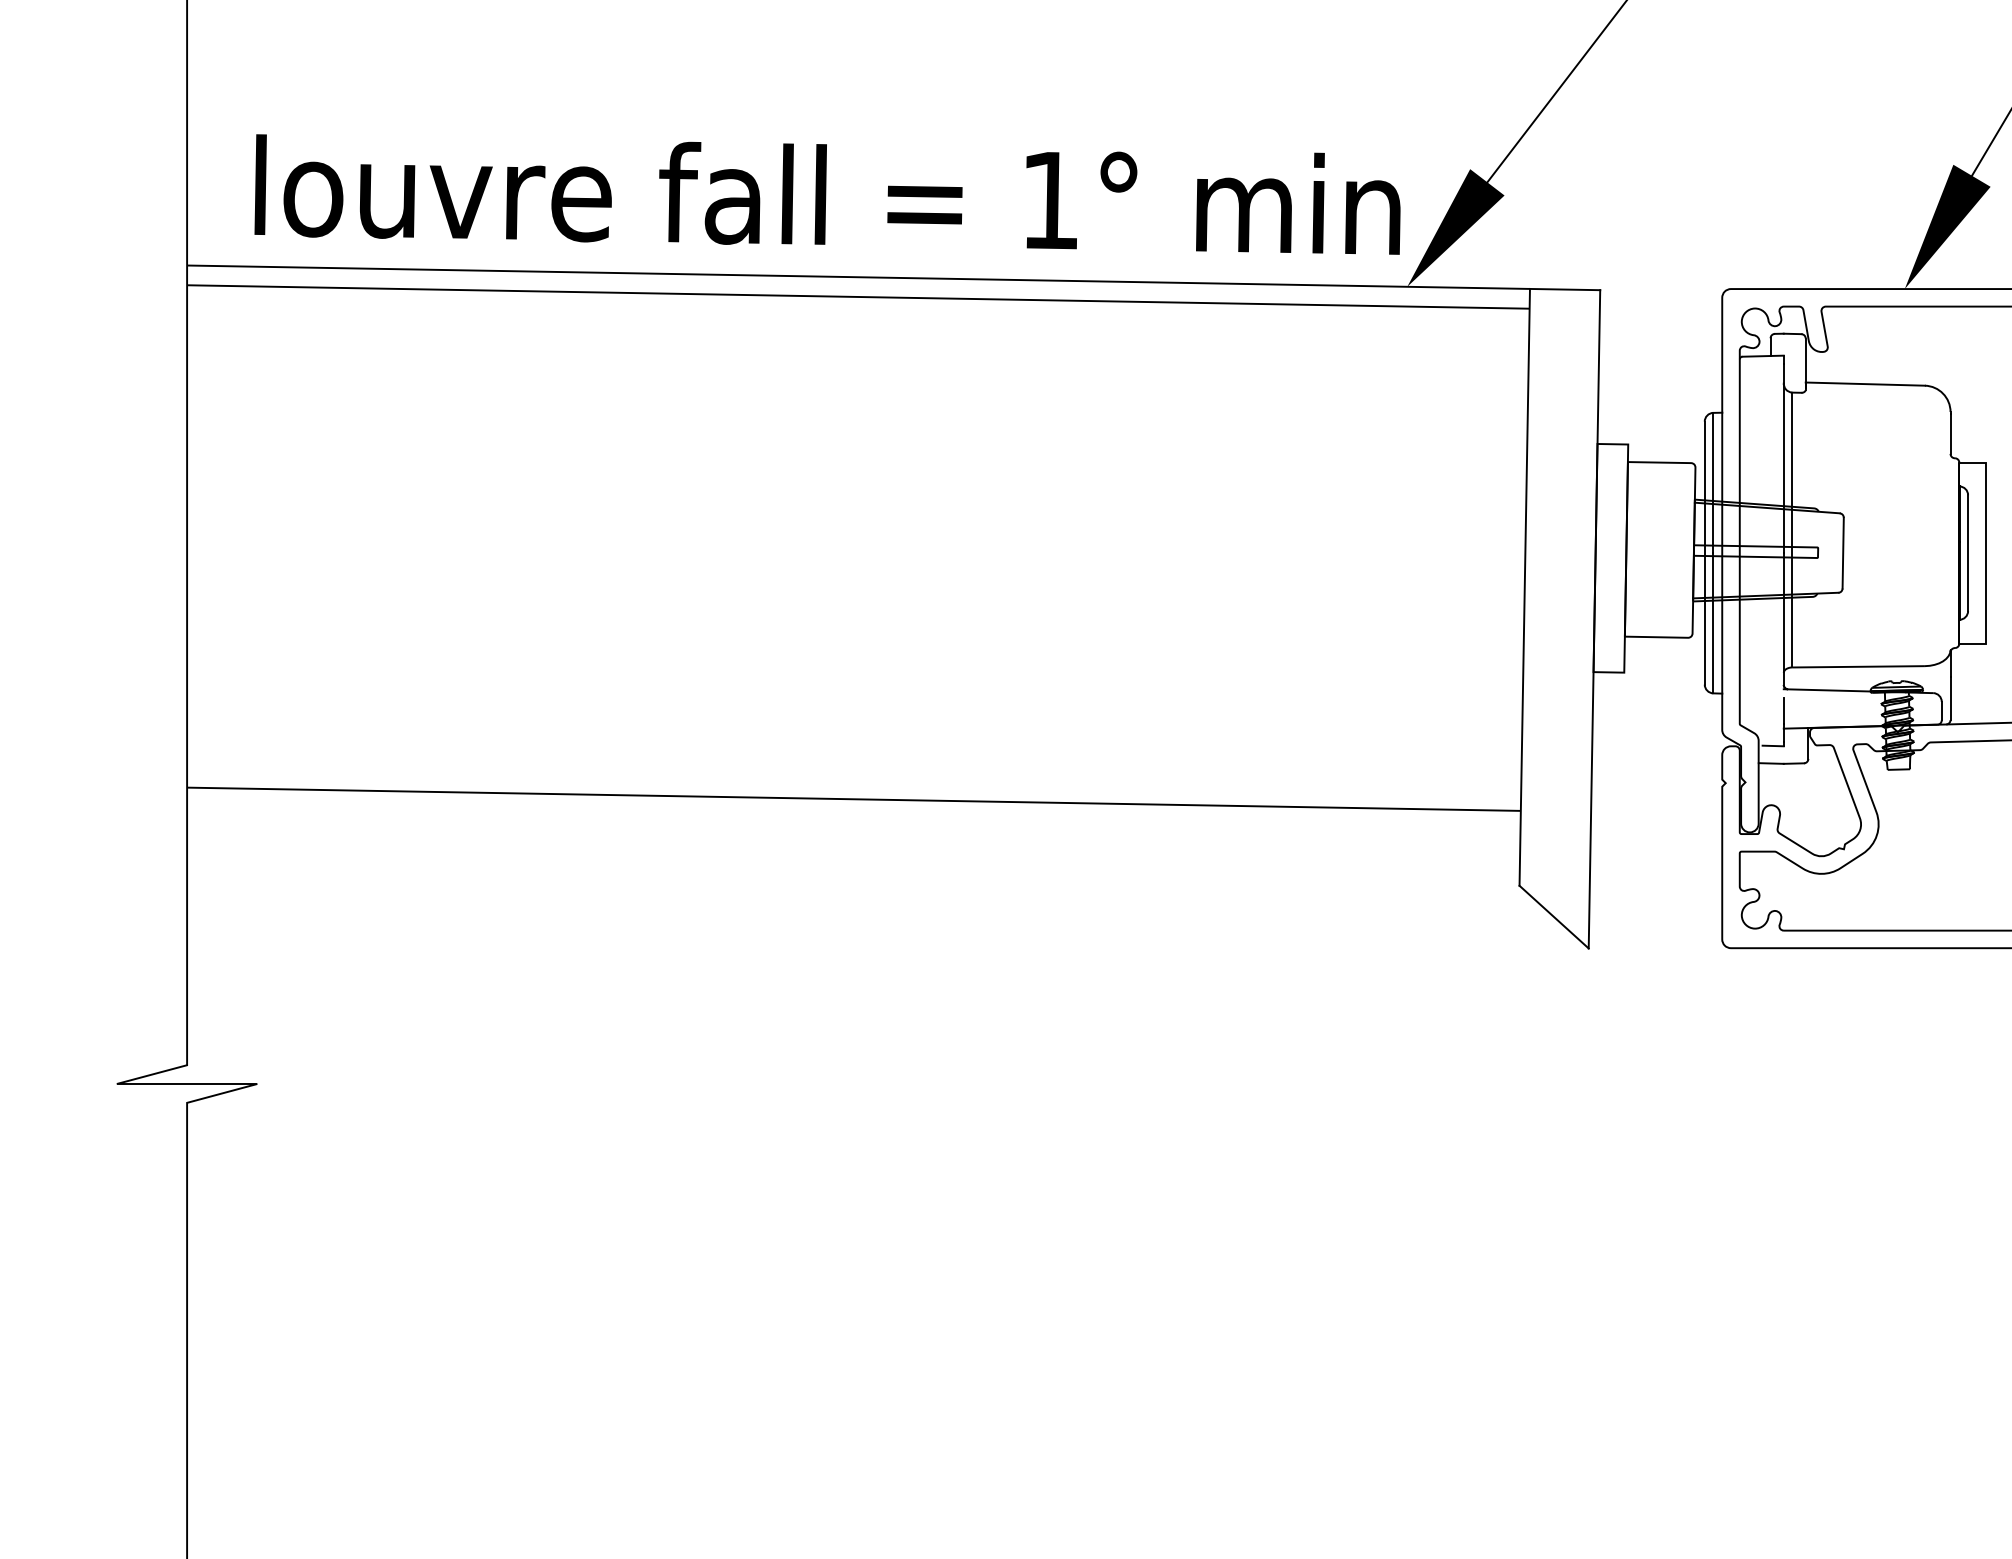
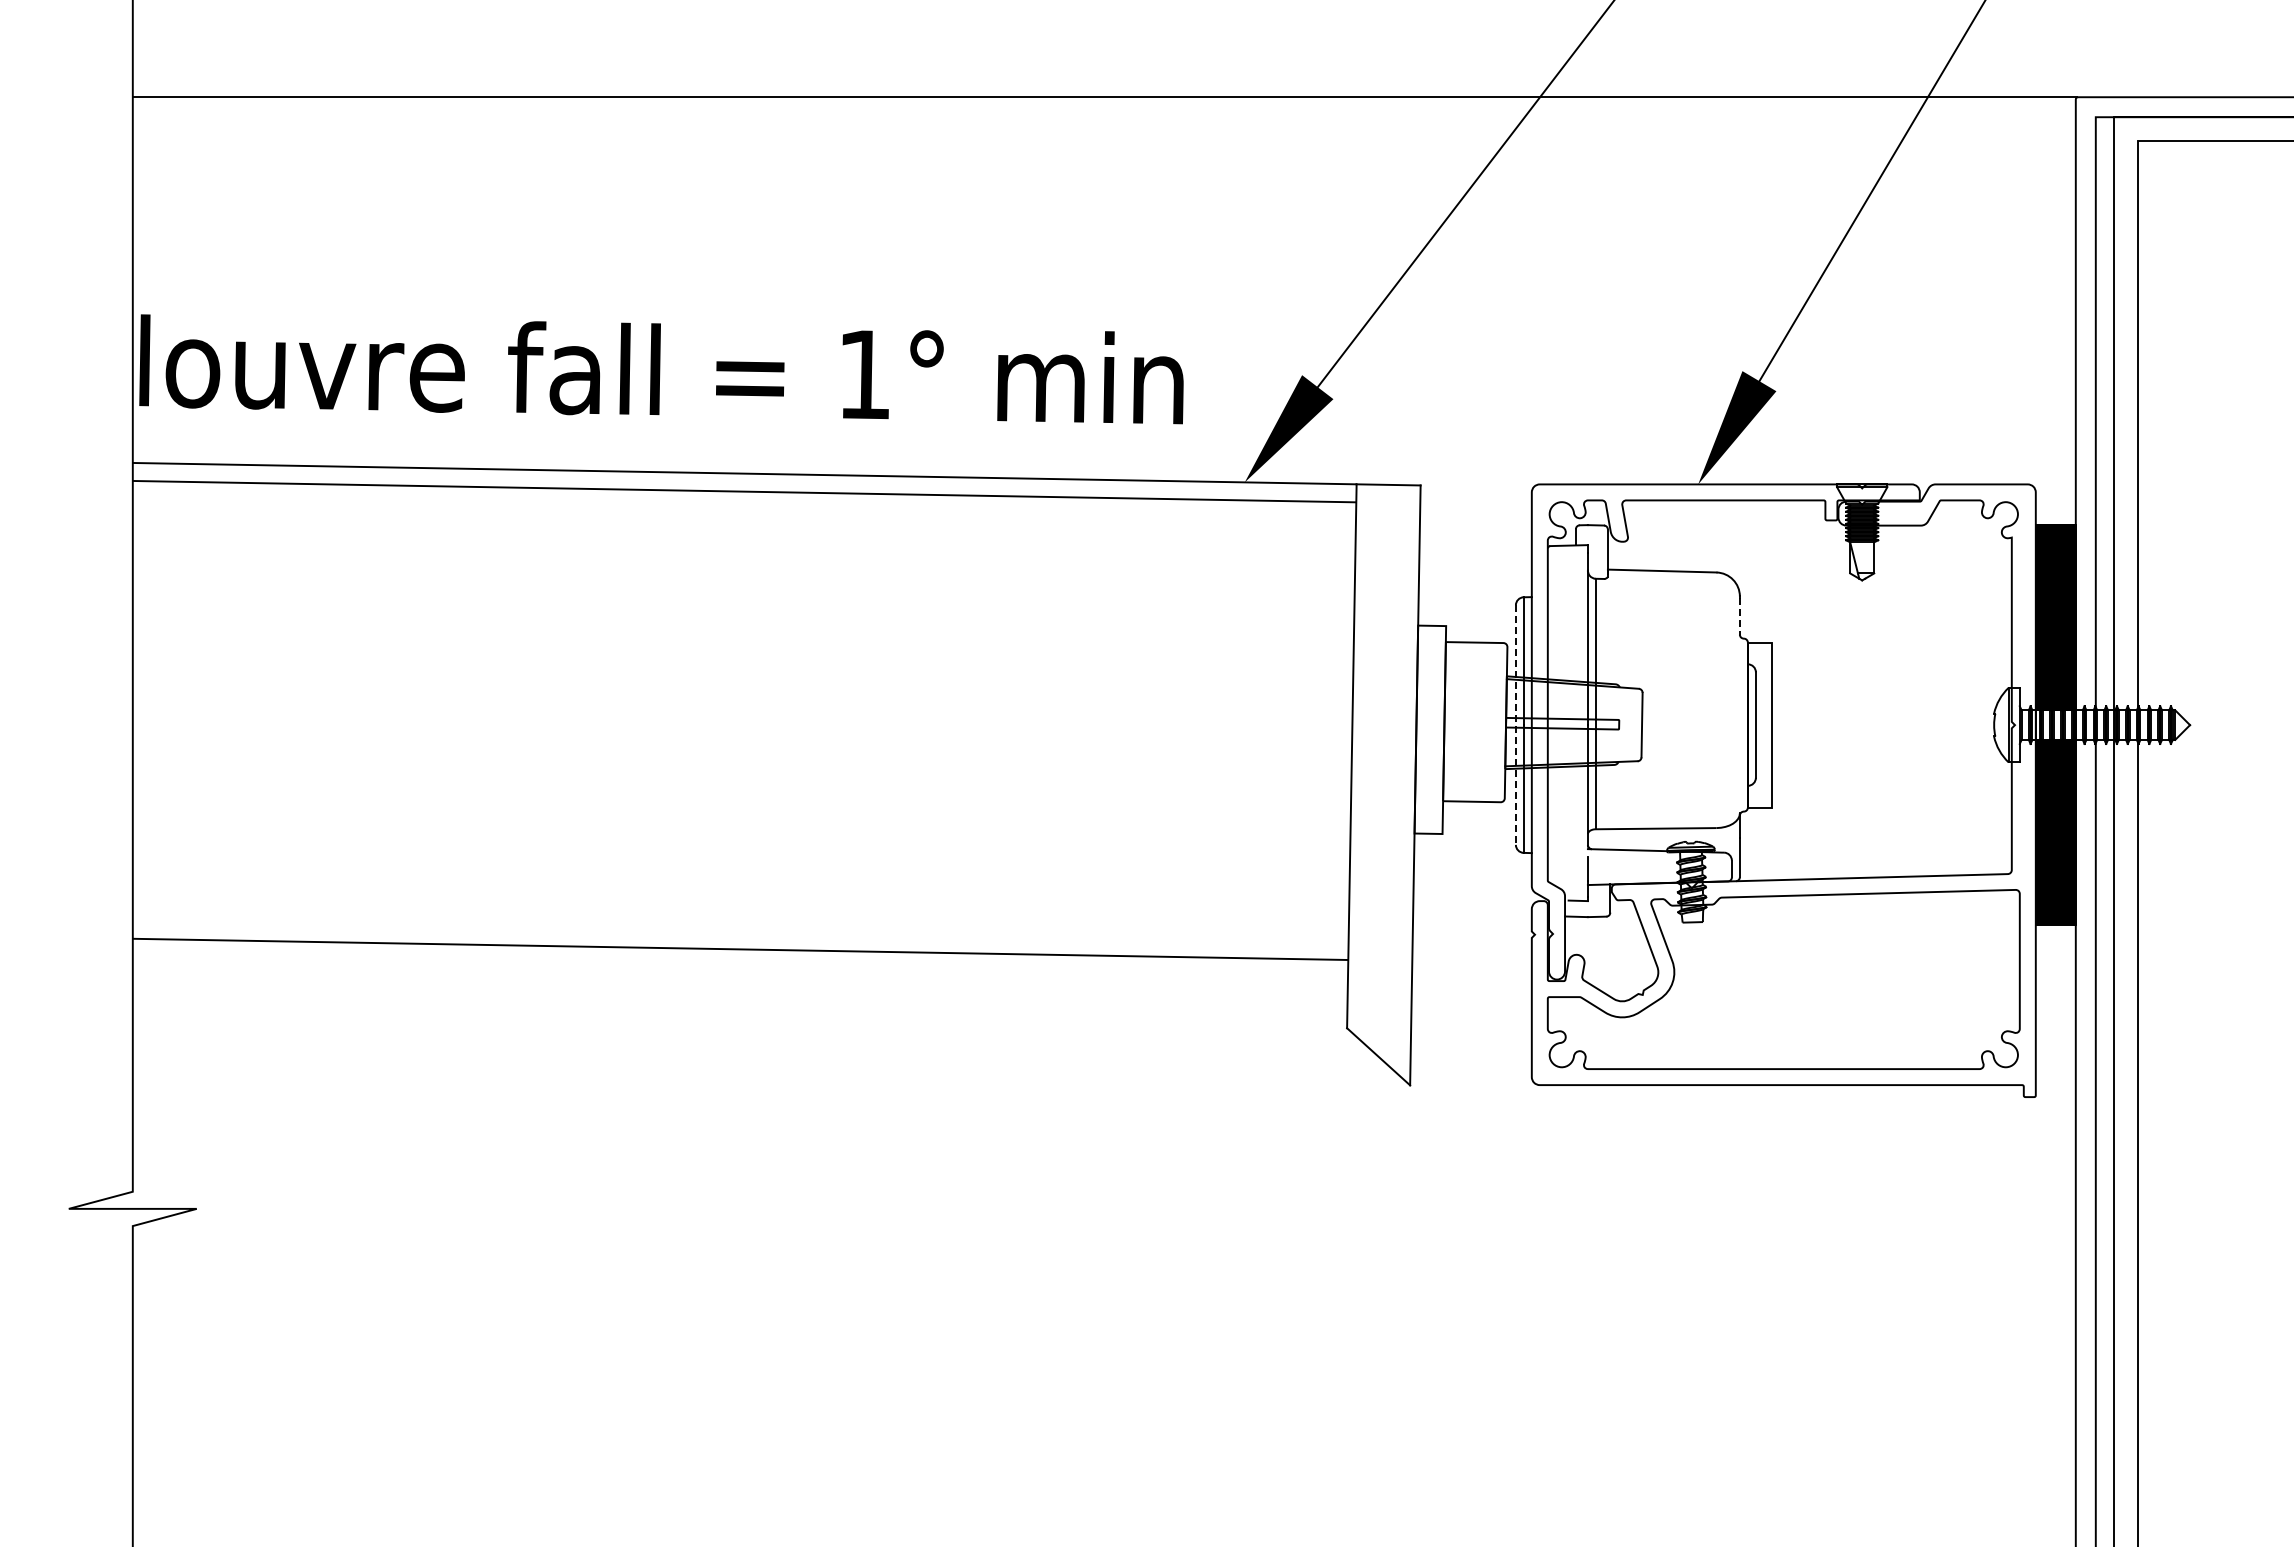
text: (827, 194) -> (661, 369), moved
line: (1950, 433) -> (1739, 616), solid -> dashed
line: (1704, 553) -> (1515, 725), solid -> dashed

